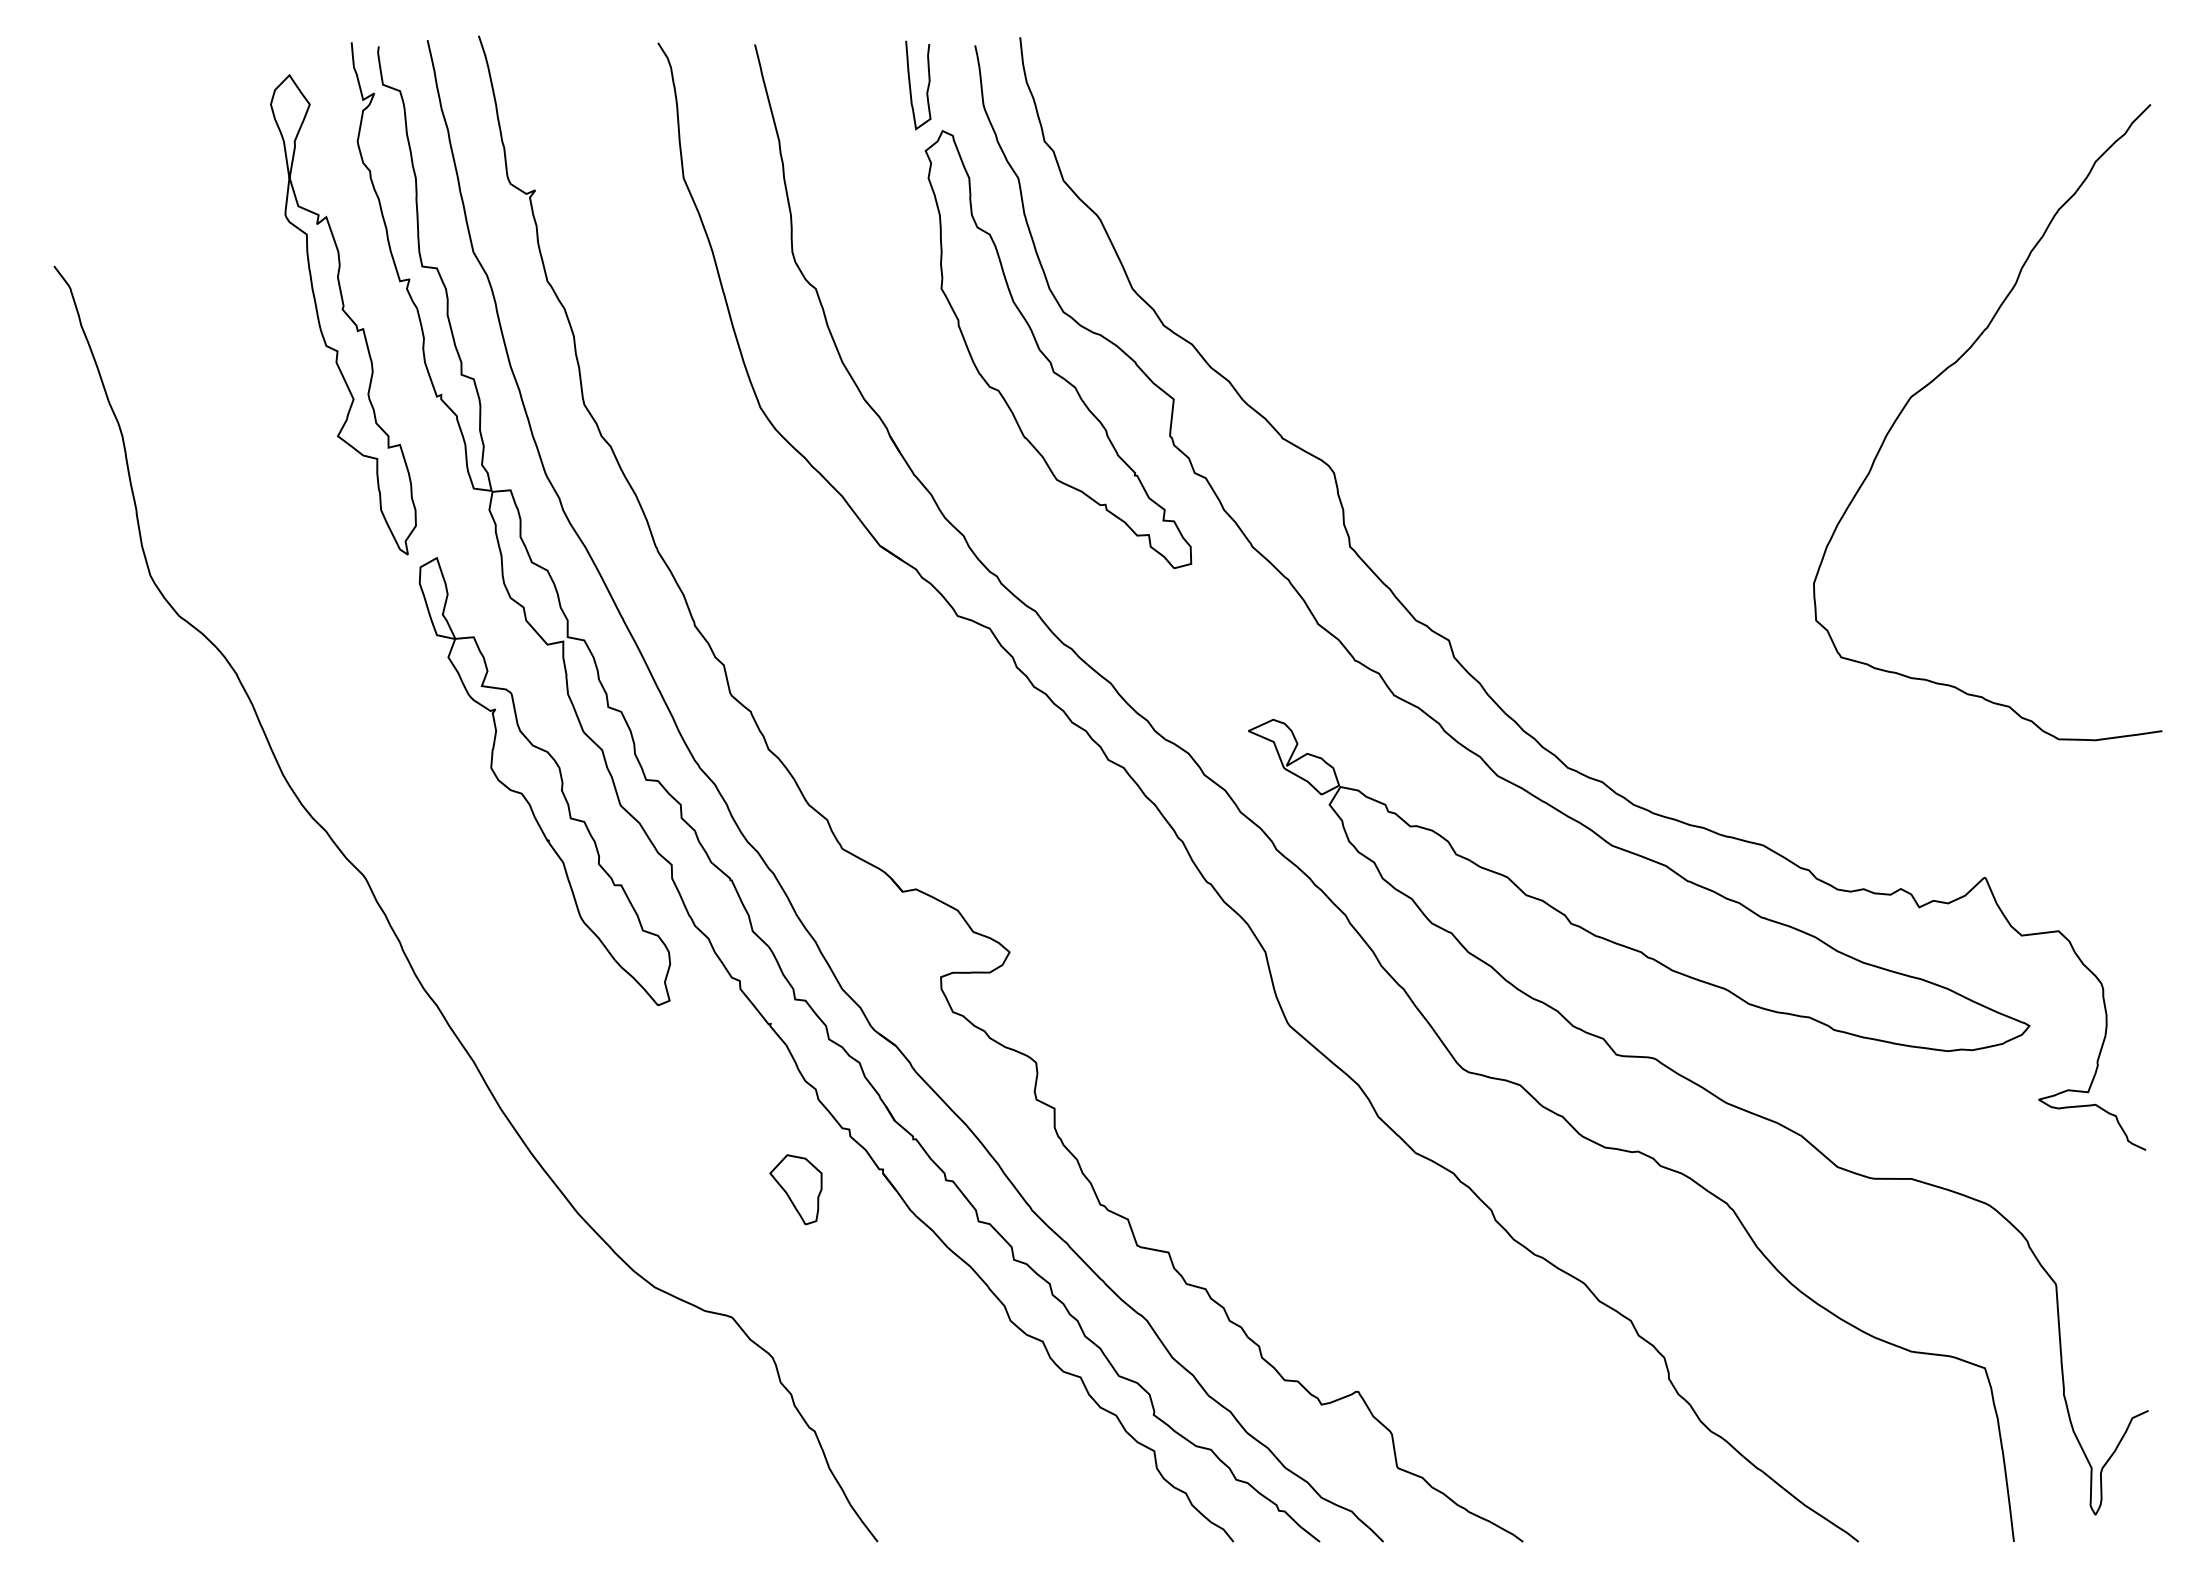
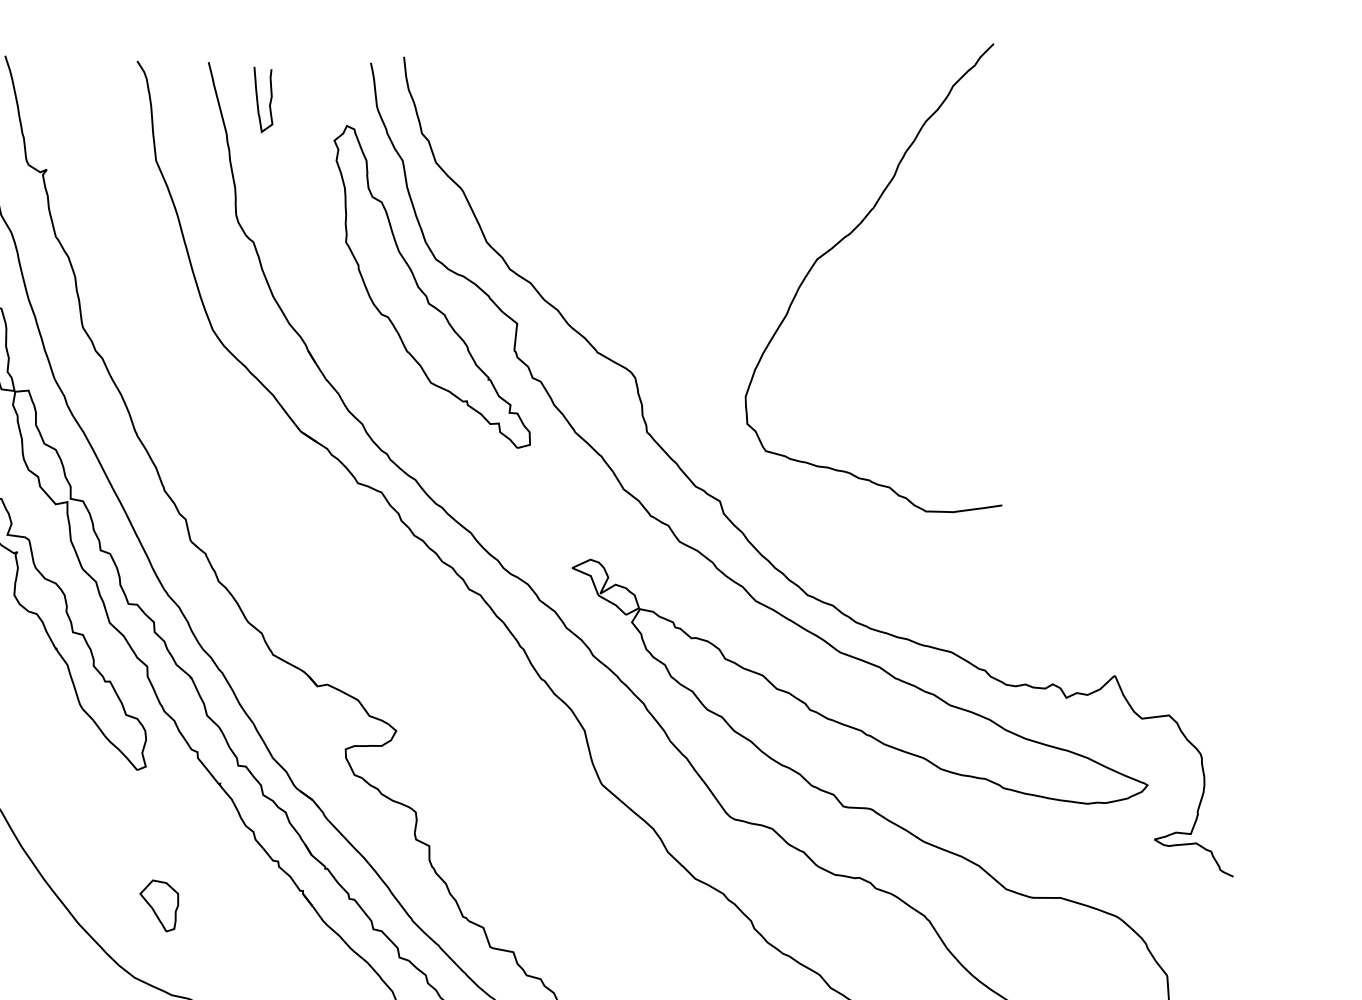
curve: (911, 88) -> (258, 101), moved
curve: (1946, 370) -> (843, 239), moved
part: (795, 1189) -> (158, 905), moved

